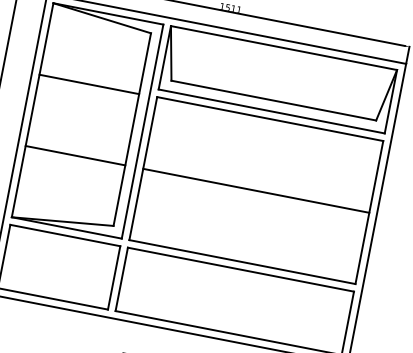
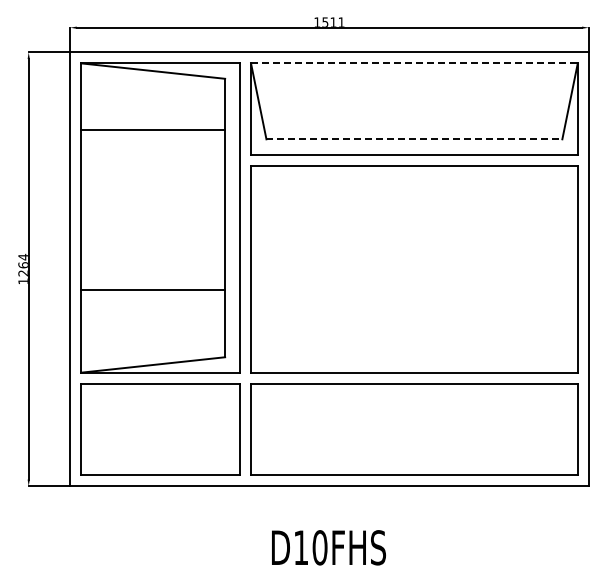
line: (284, 48) -> (414, 63), solid -> dashed
line: (89, 84) -> (153, 129), moved
line: (273, 100) -> (414, 139), solid -> dashed
line: (75, 155) -> (153, 289), moved
line: (256, 190) -> (414, 269), removed

